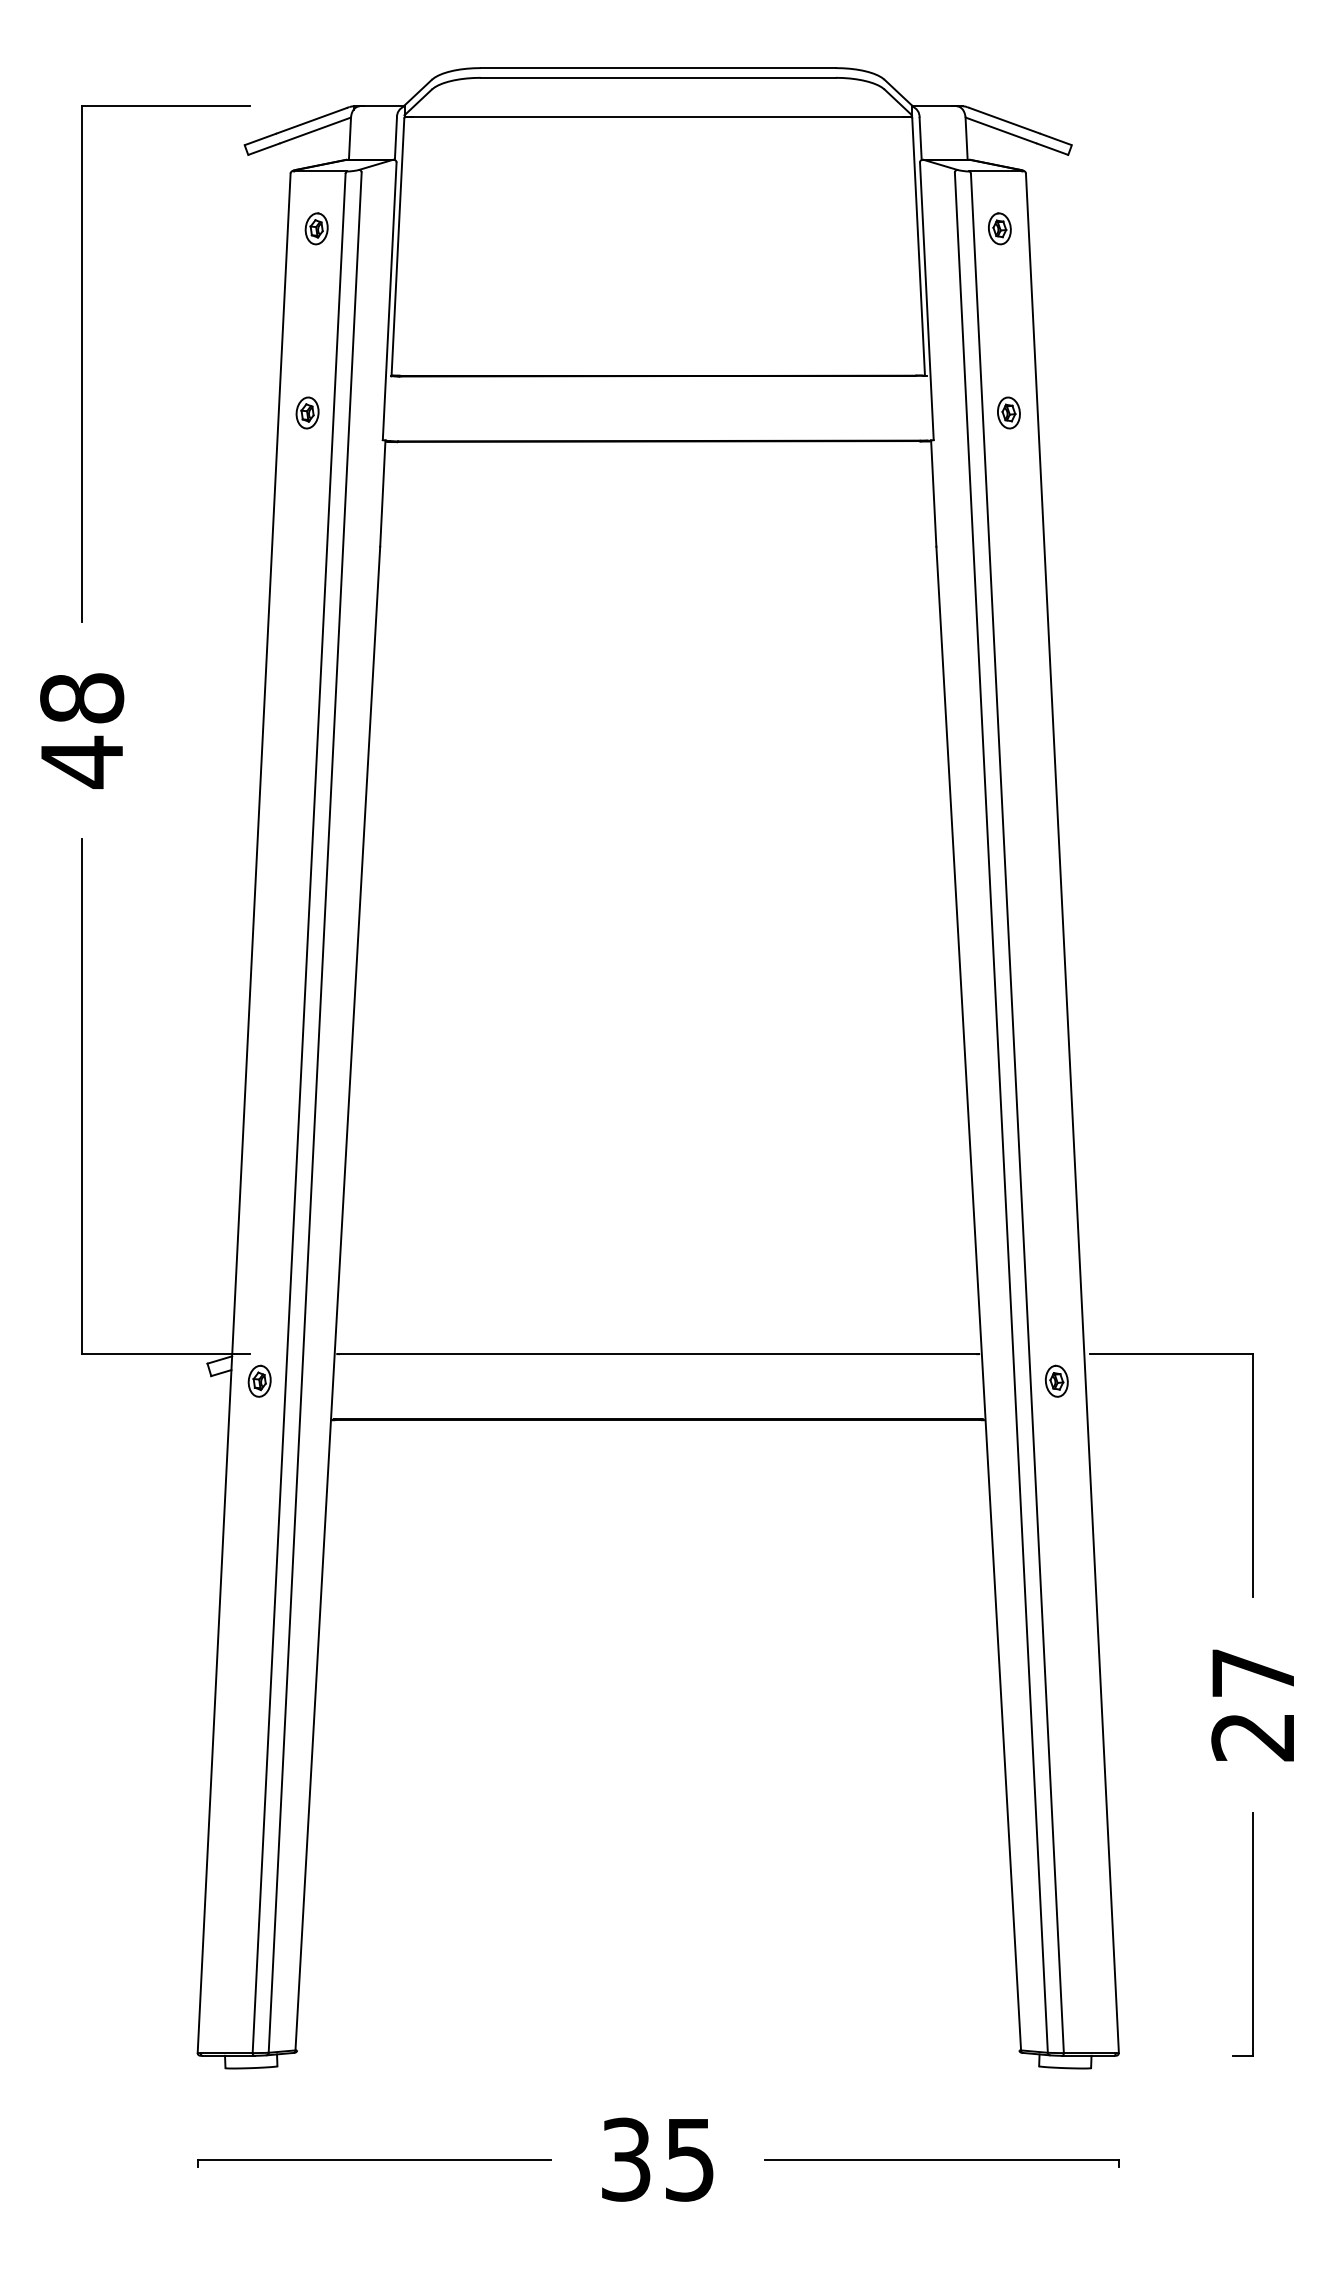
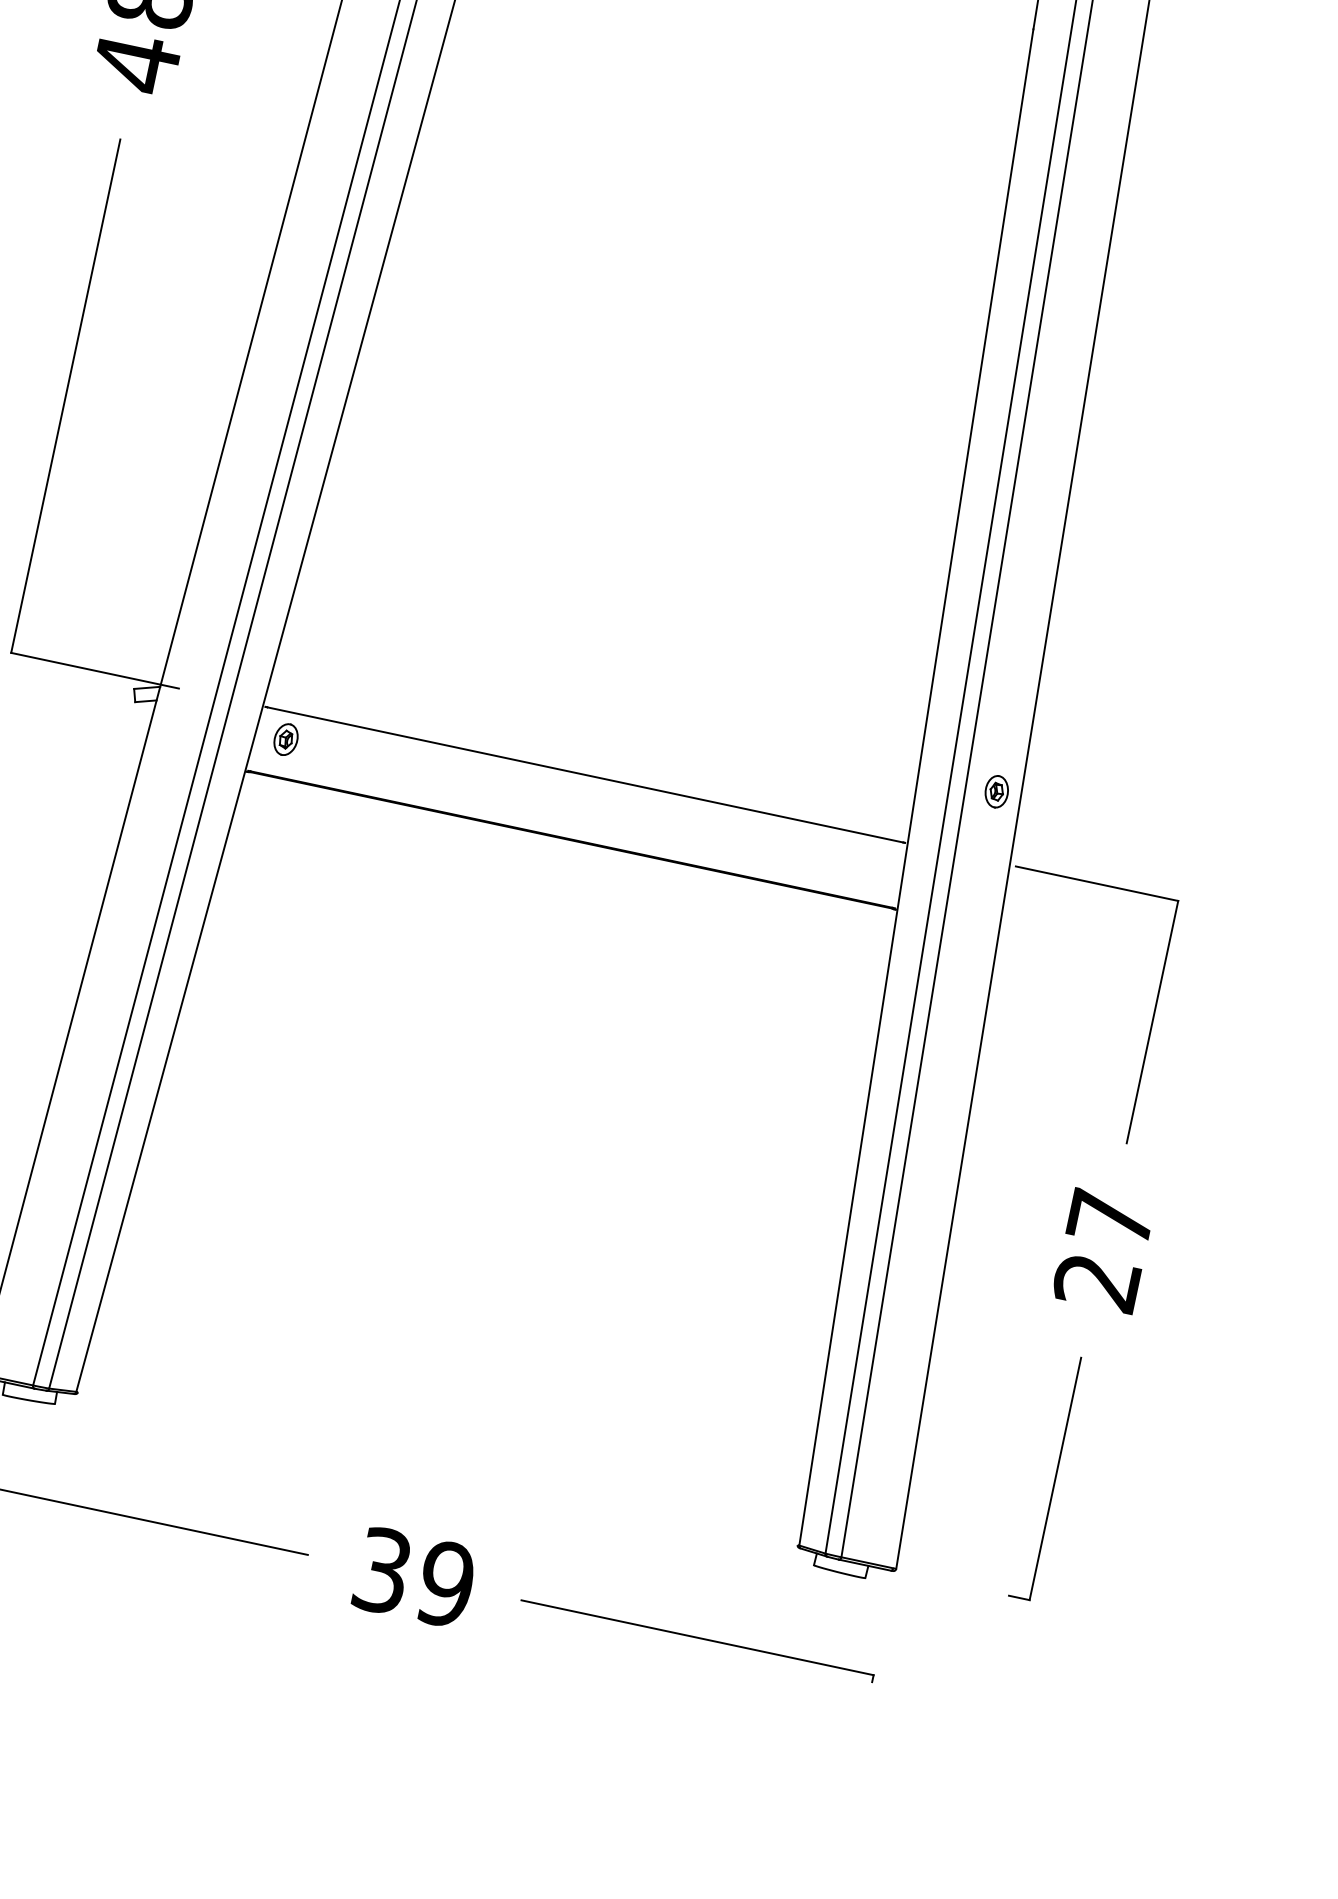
part: (259, 1380) -> (286, 738), moved
part: (1056, 1380) -> (996, 790), moved
text: (689, 2159) -> (445, 1584), 35 -> 39

